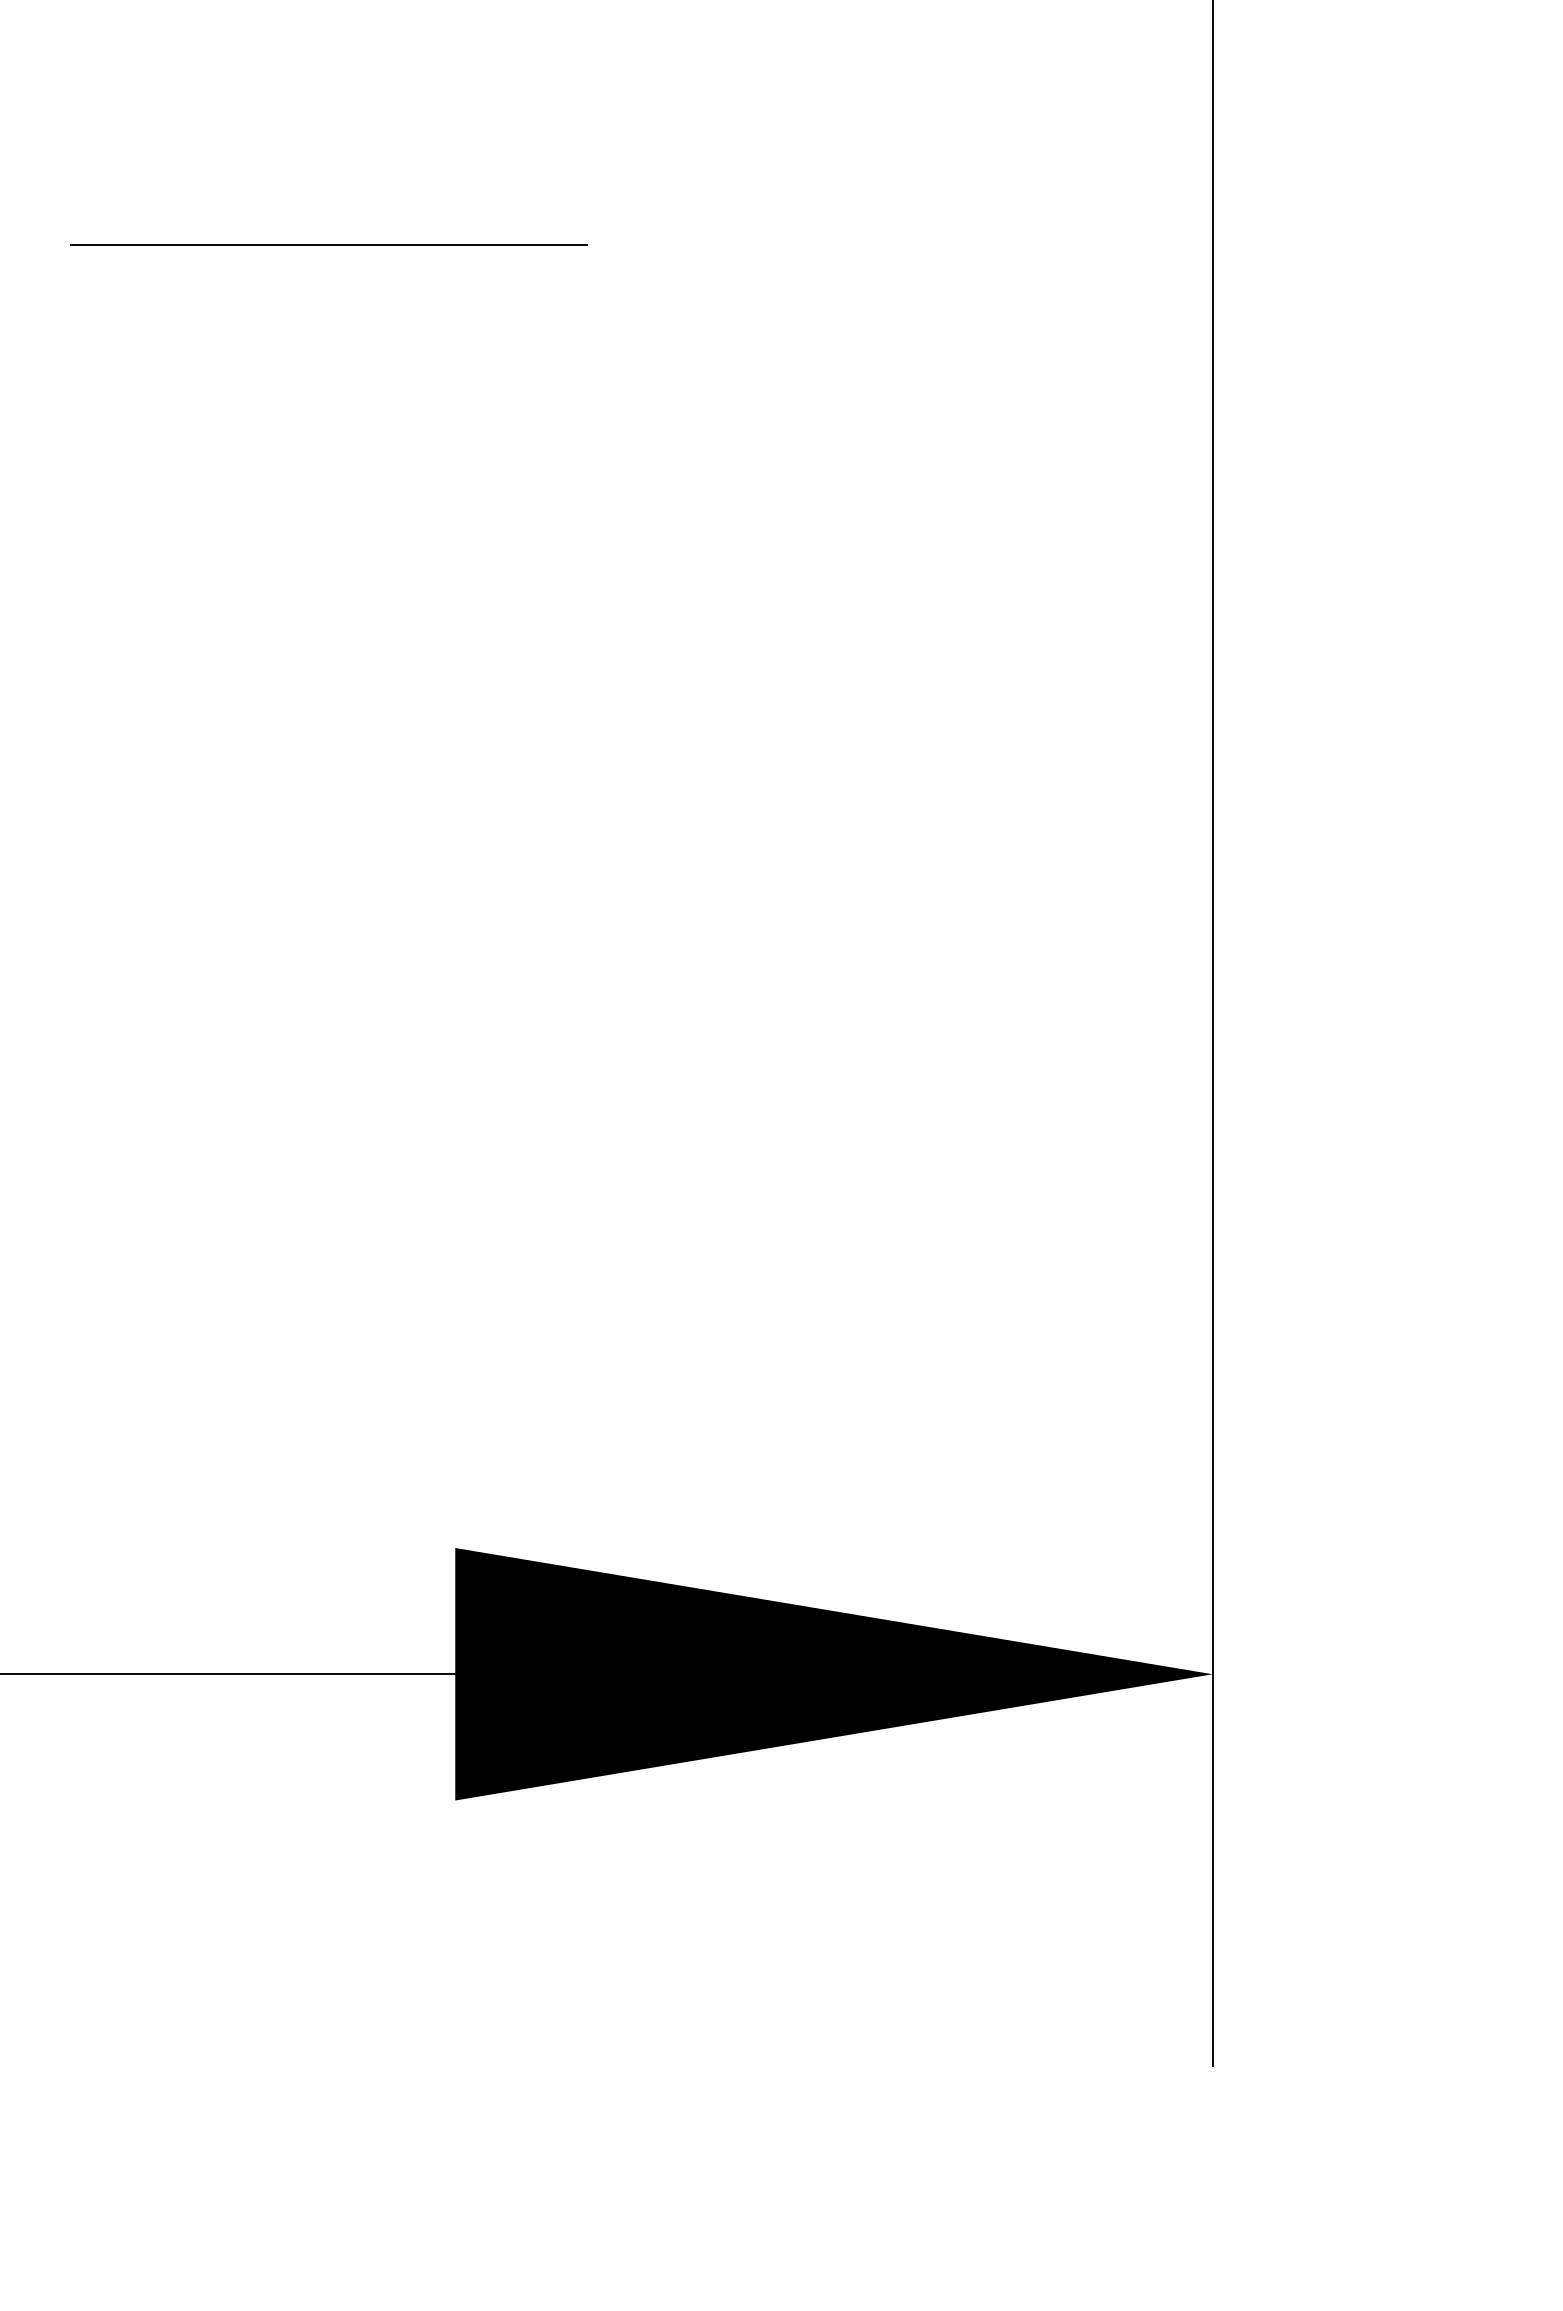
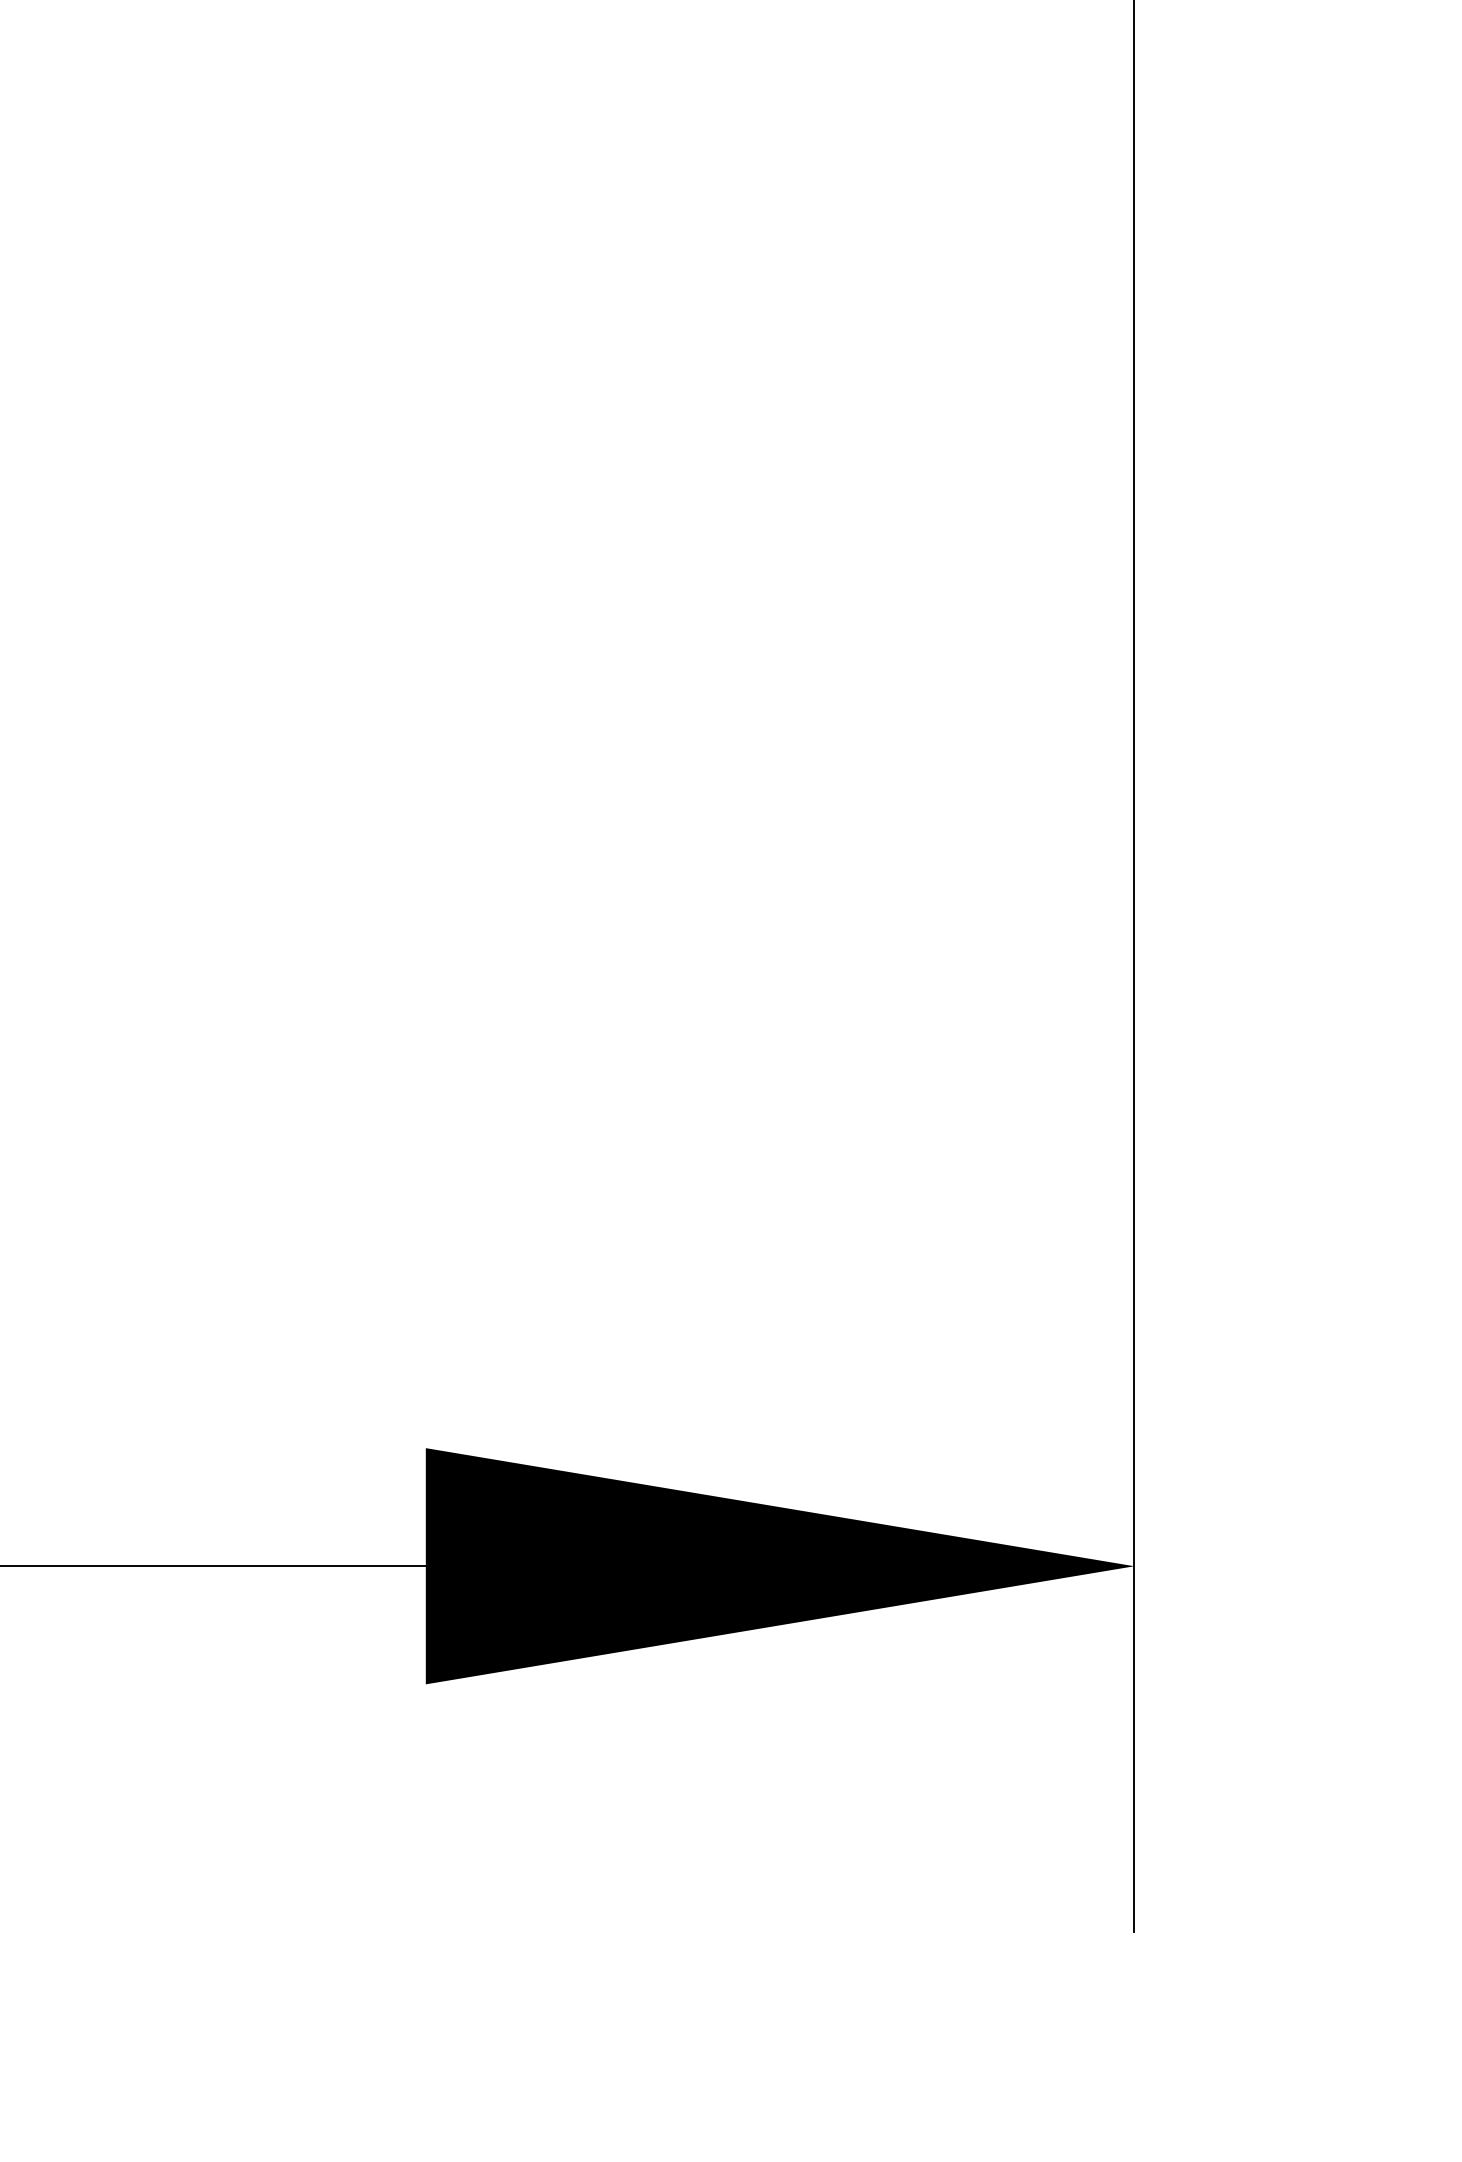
line: (328, 245) -> (307, 229), removed

